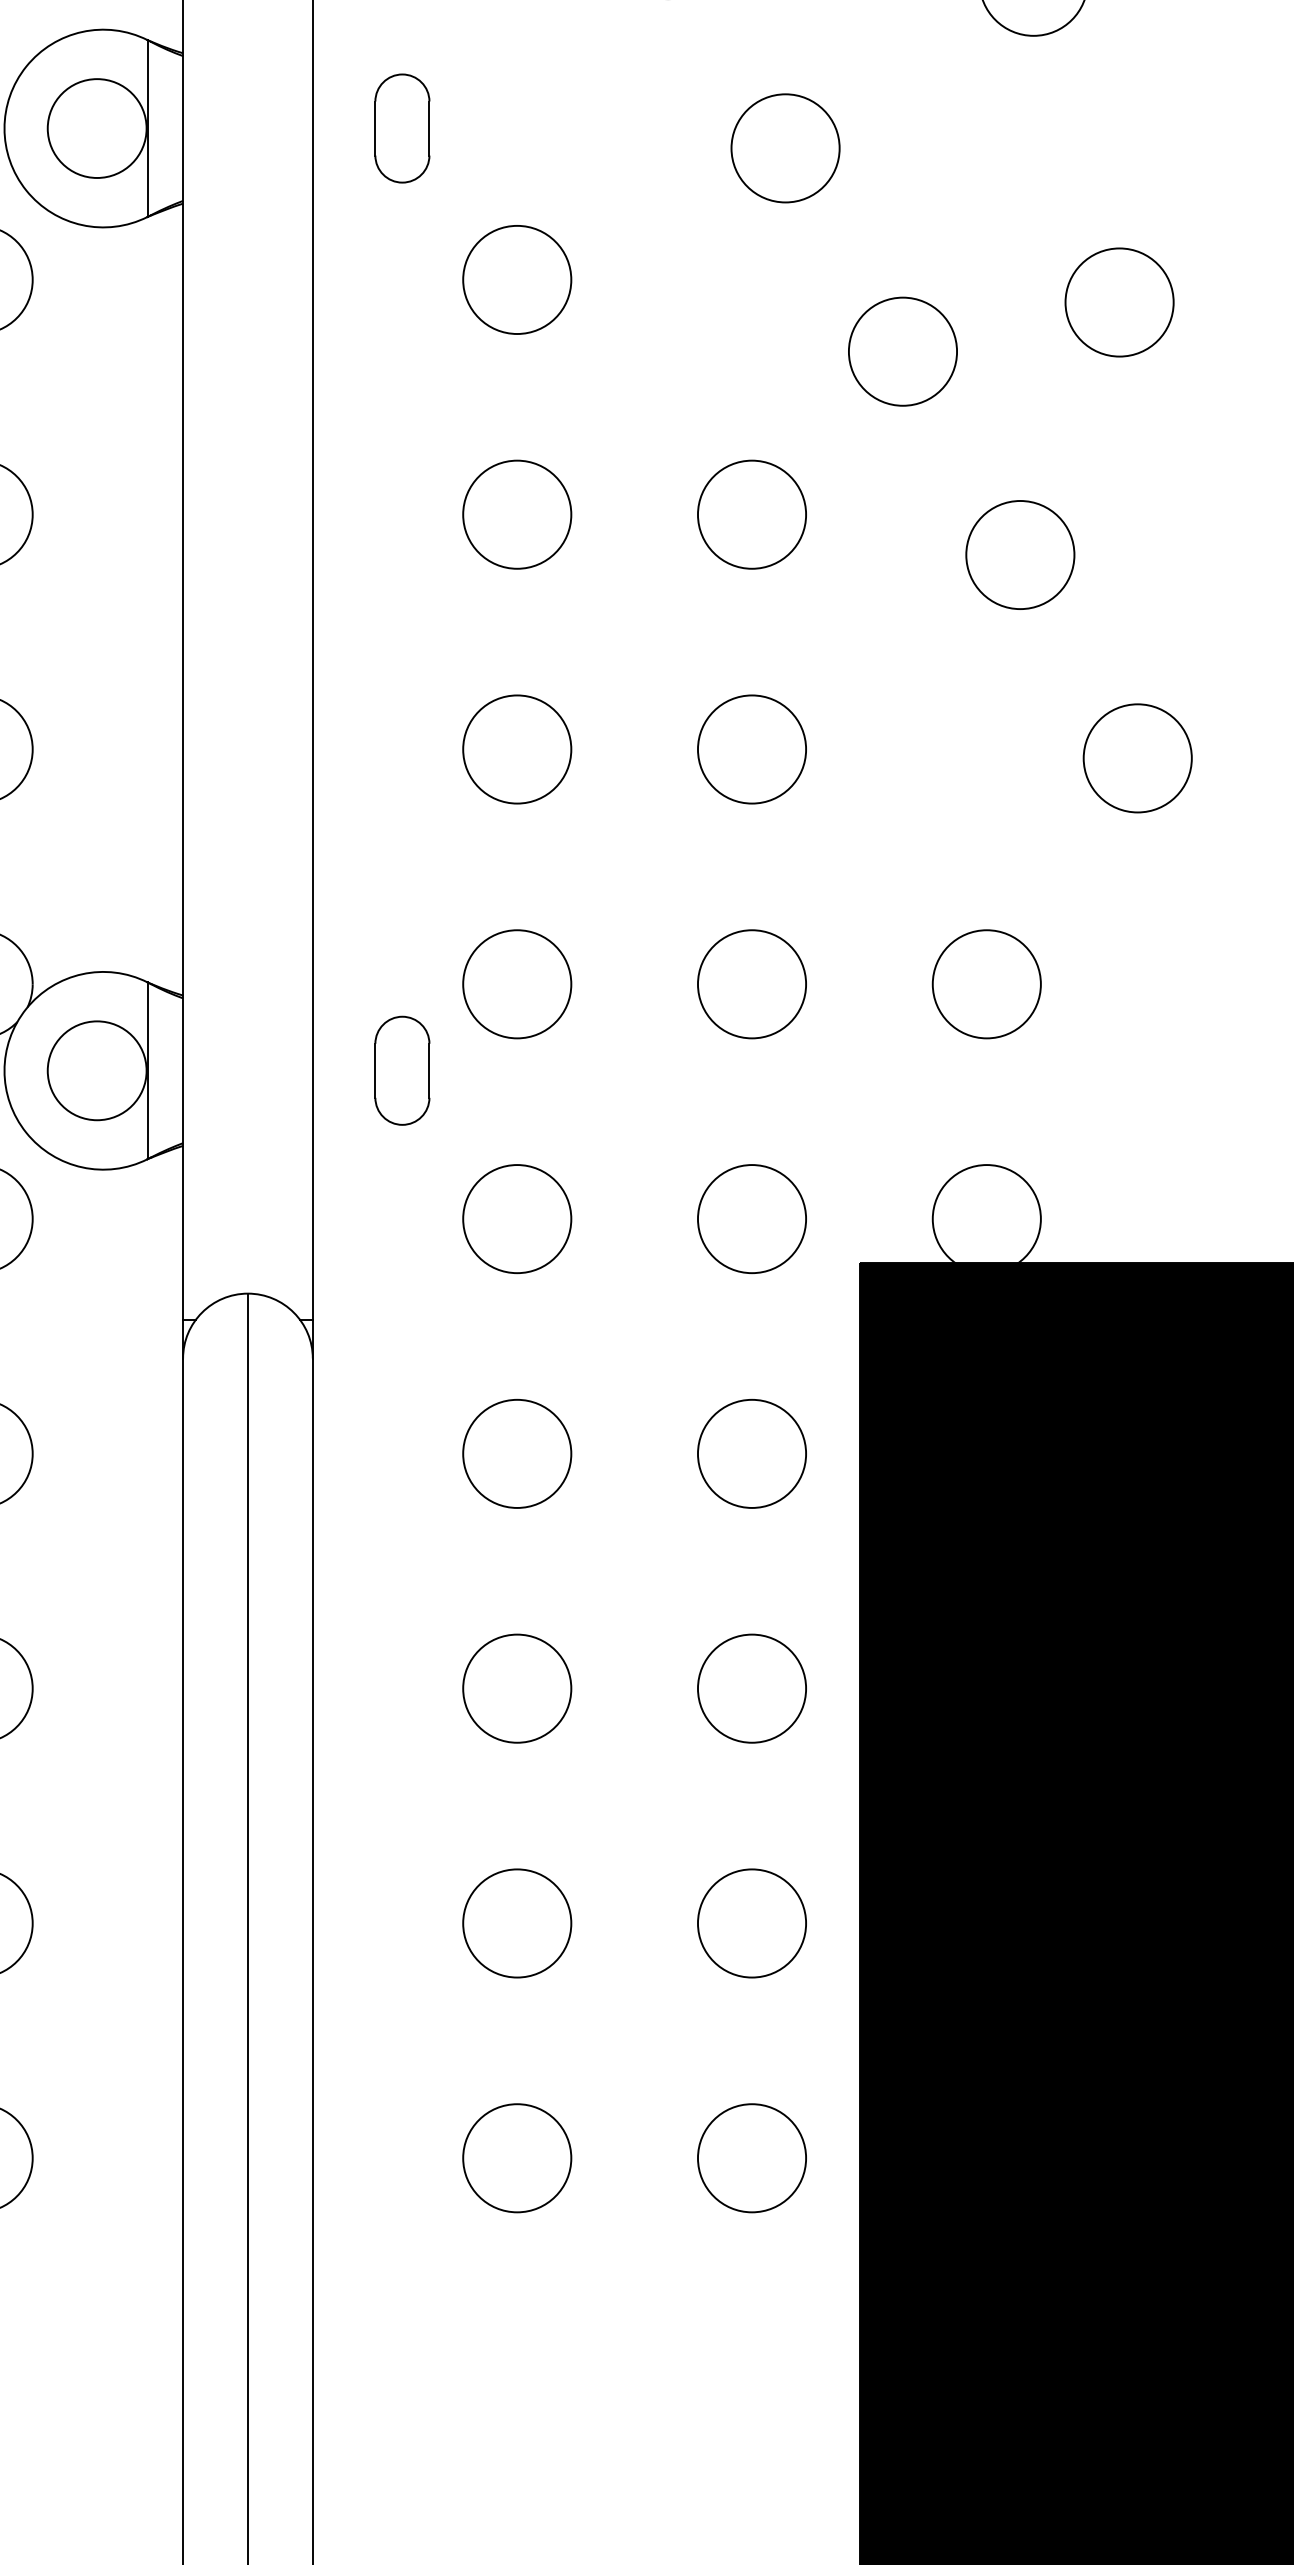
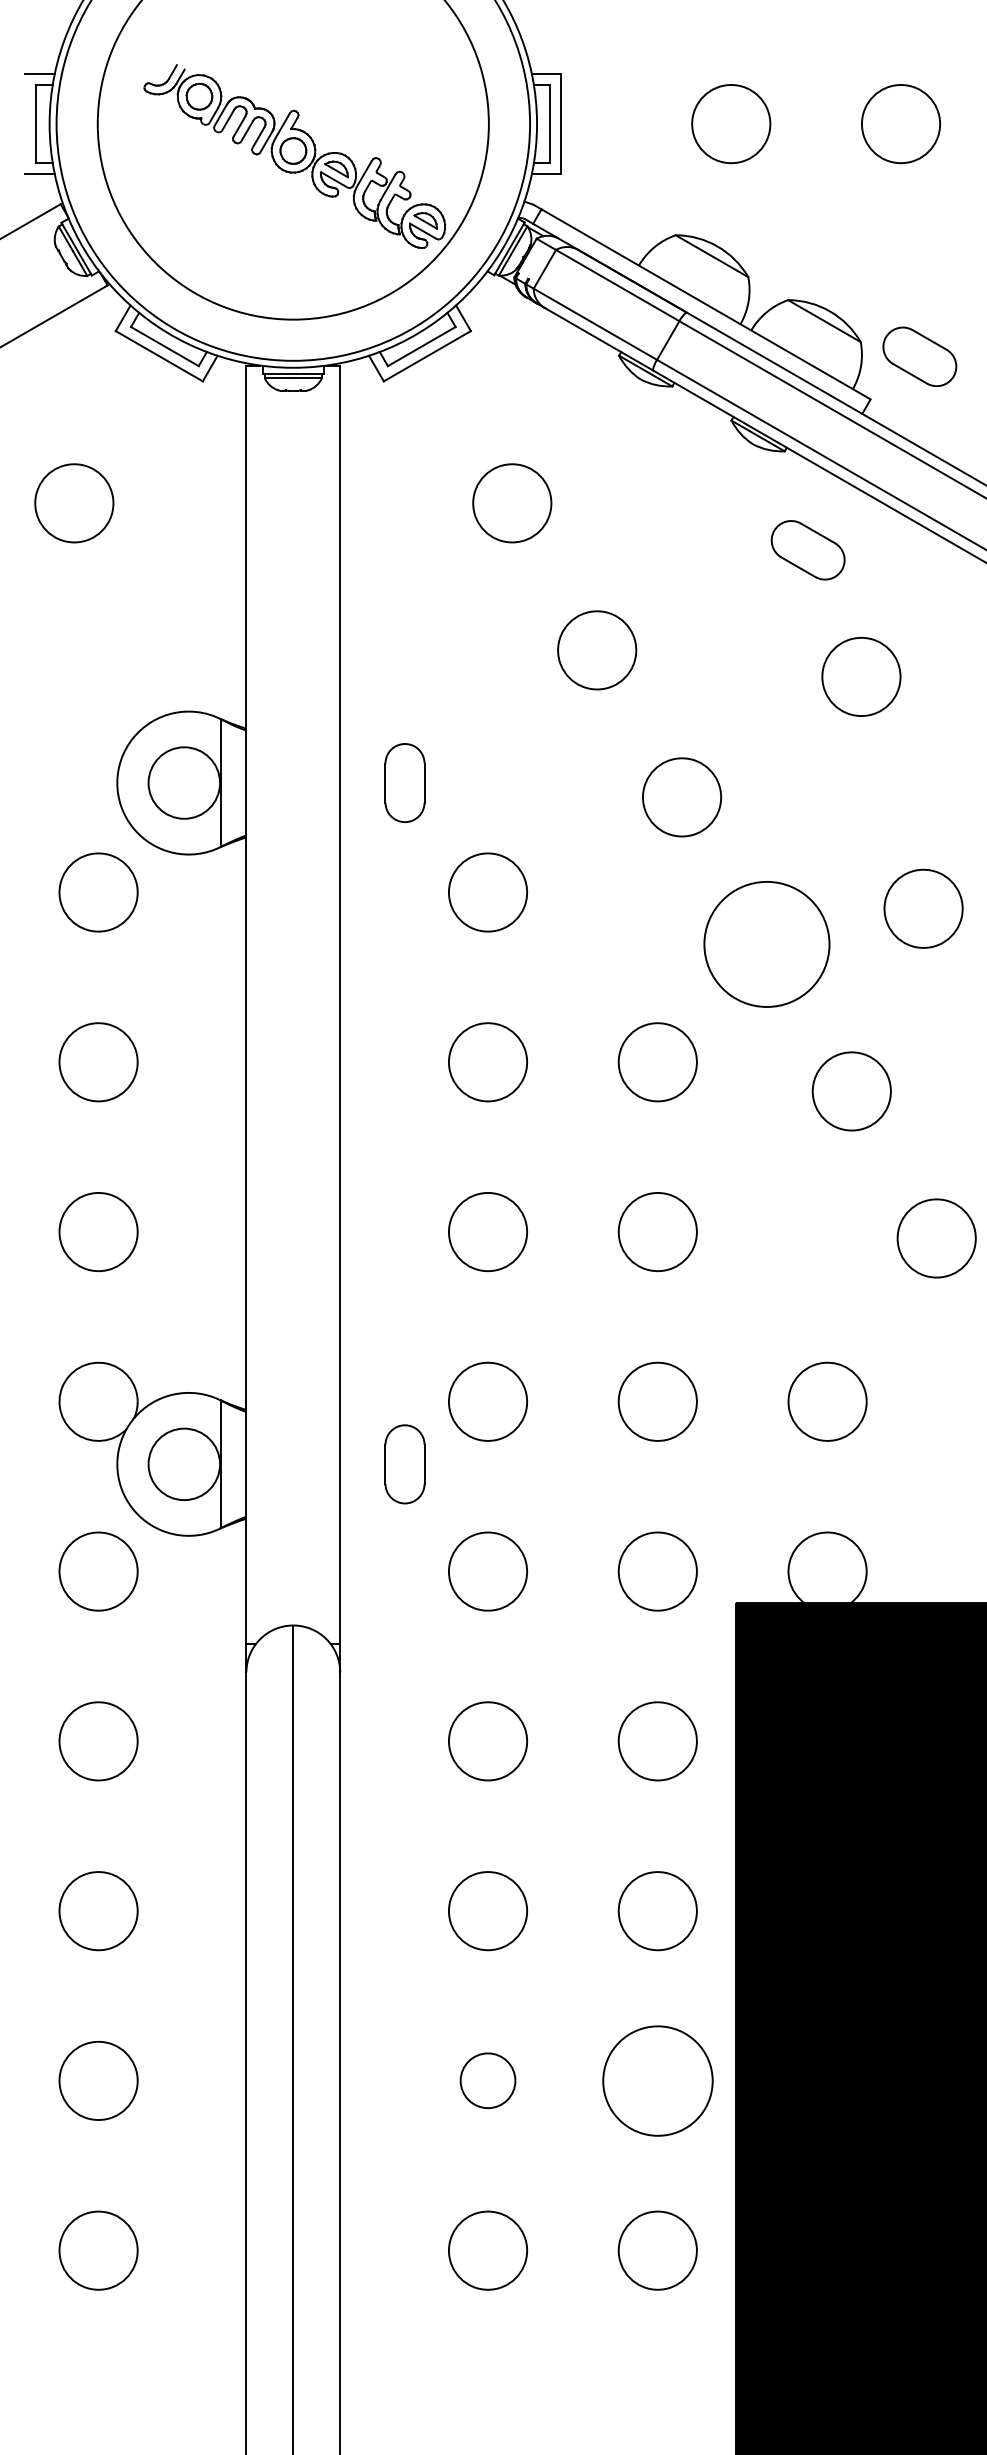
circle: (902, 351) -> (766, 944), size x1.6
circle: (516, 1922) -> (487, 2080), size x0.7
circle: (751, 1922) -> (657, 2080), size x1.4

